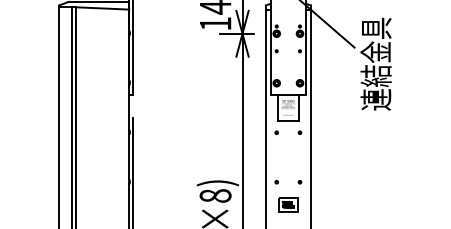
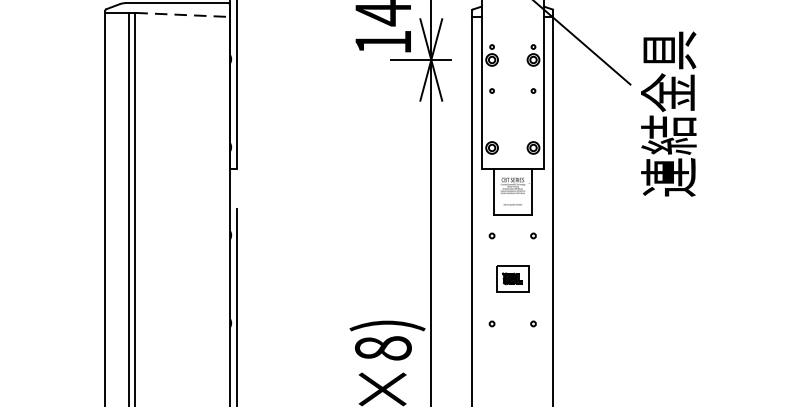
line: (102, 8) -> (182, 15), solid -> dashed
part: (288, 204) -> (513, 278), moved

